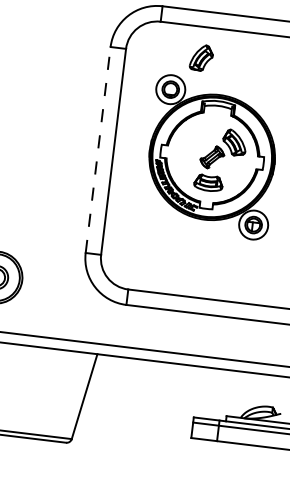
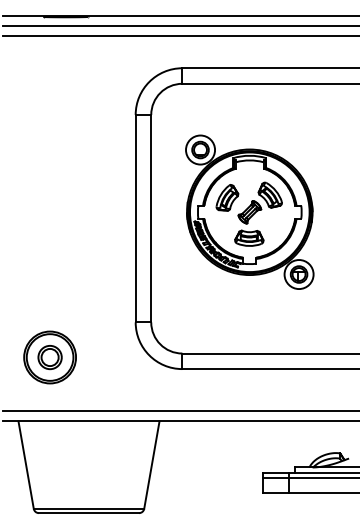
part: (201, 57) -> (227, 197), moved
line: (97, 149) -> (135, 218), dashed -> solid

